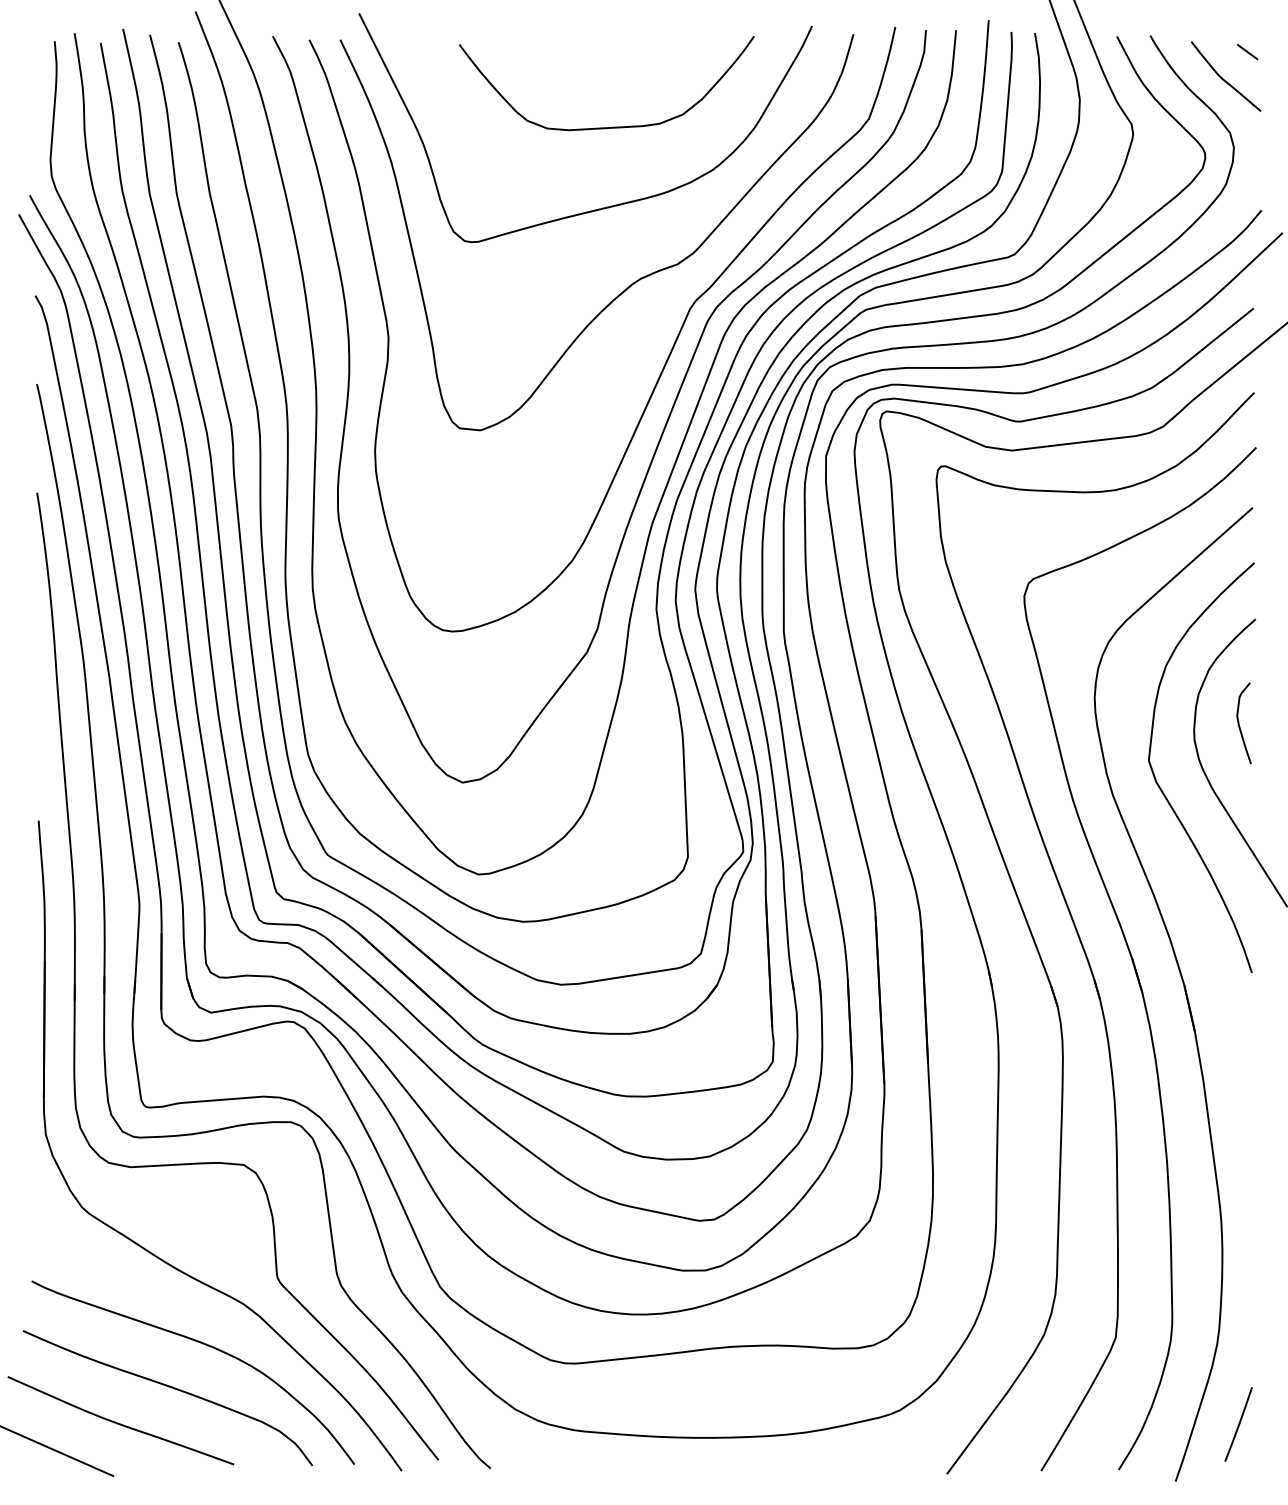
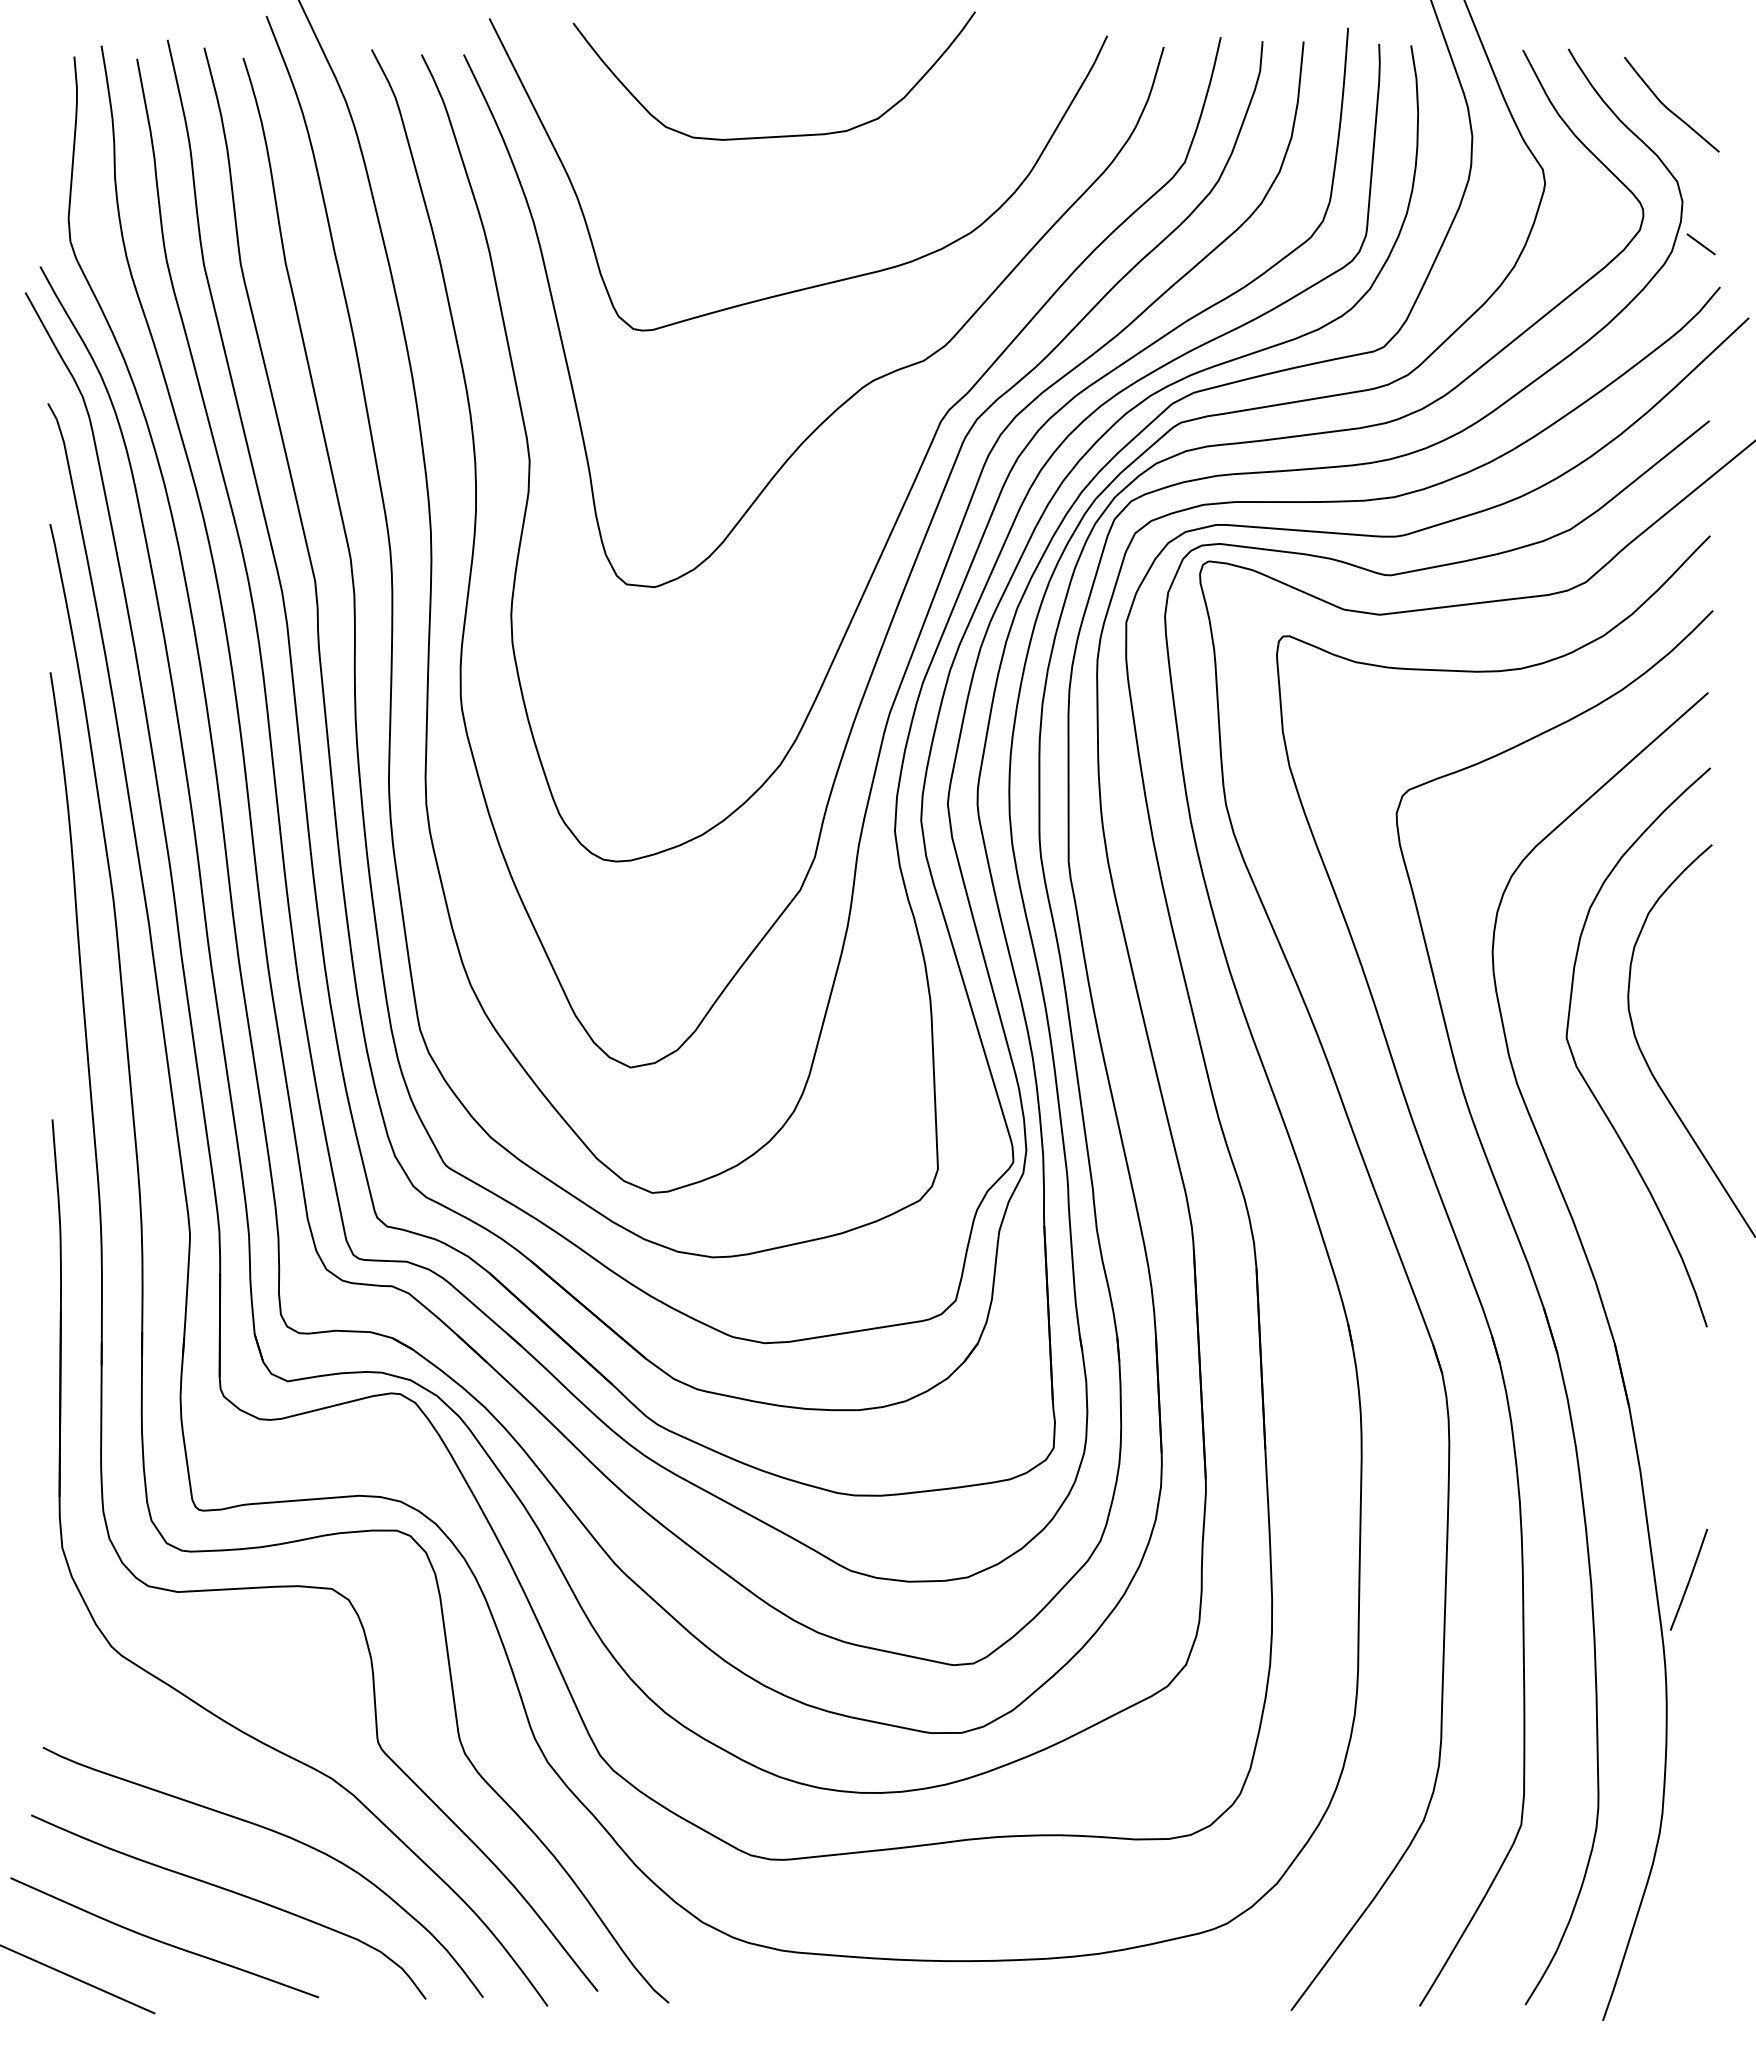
line: (1247, 52) -> (1700, 244), moved
curve: (609, 126) -> (778, 135), moved
curve: (1239, 725) -> (1690, 989), removed
line: (1238, 1424) -> (1688, 1579), moved

